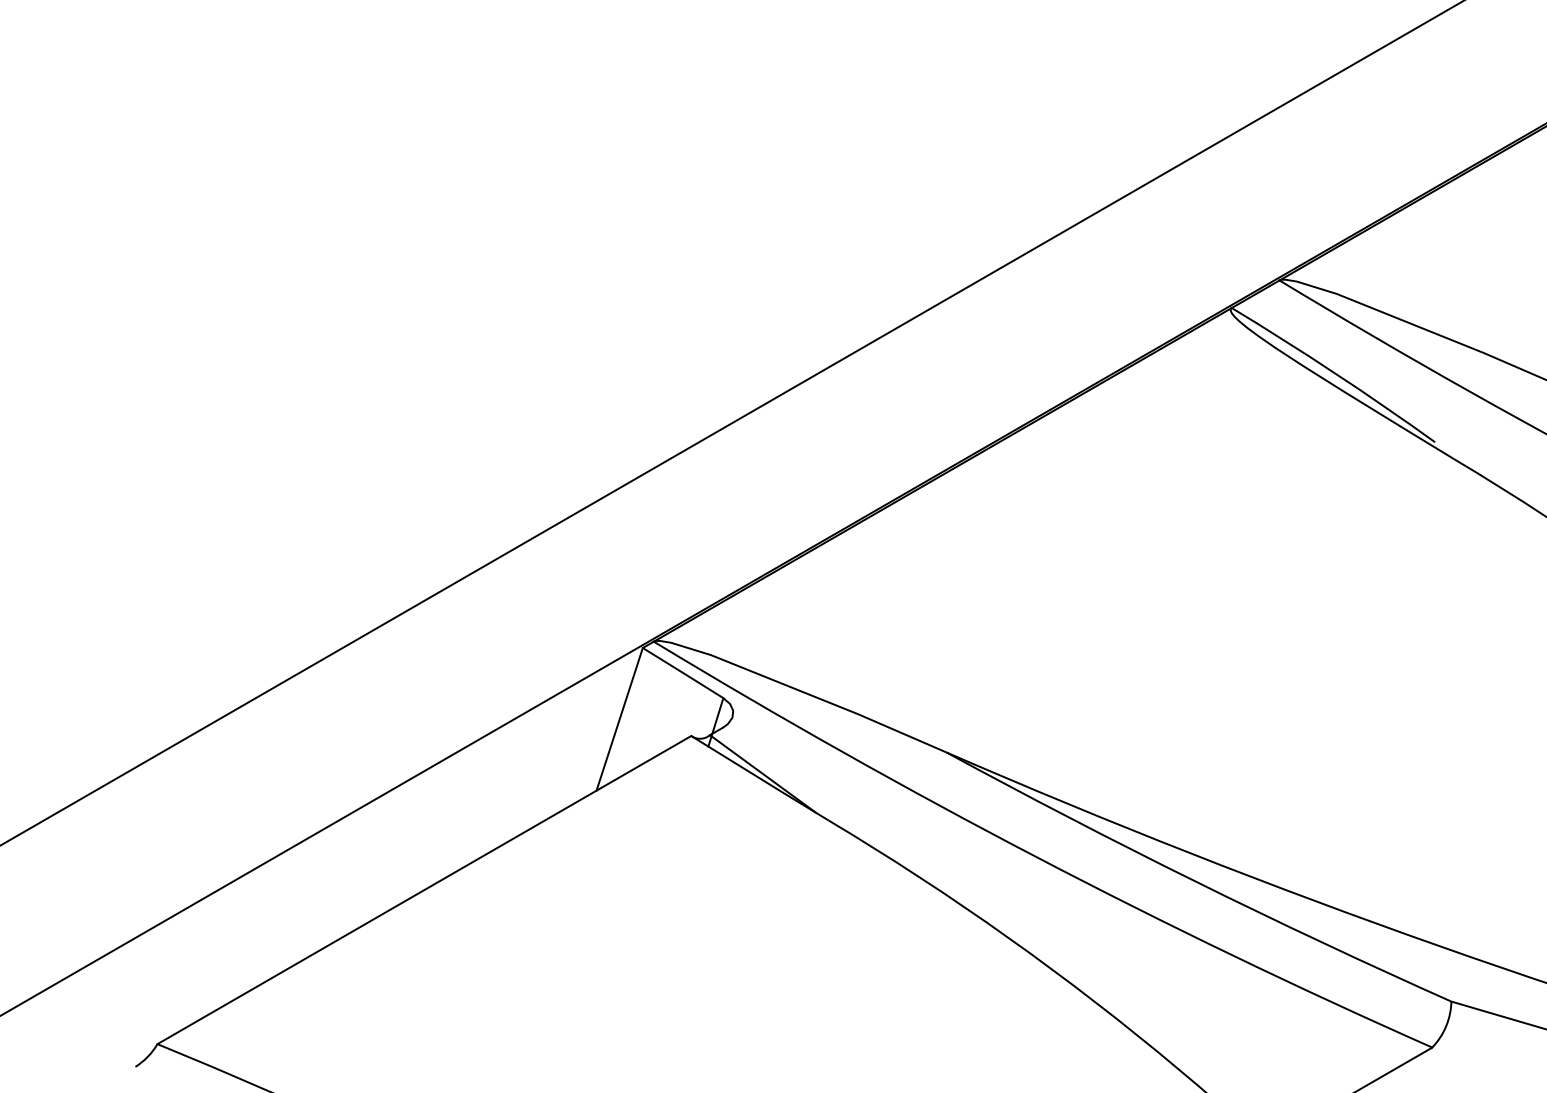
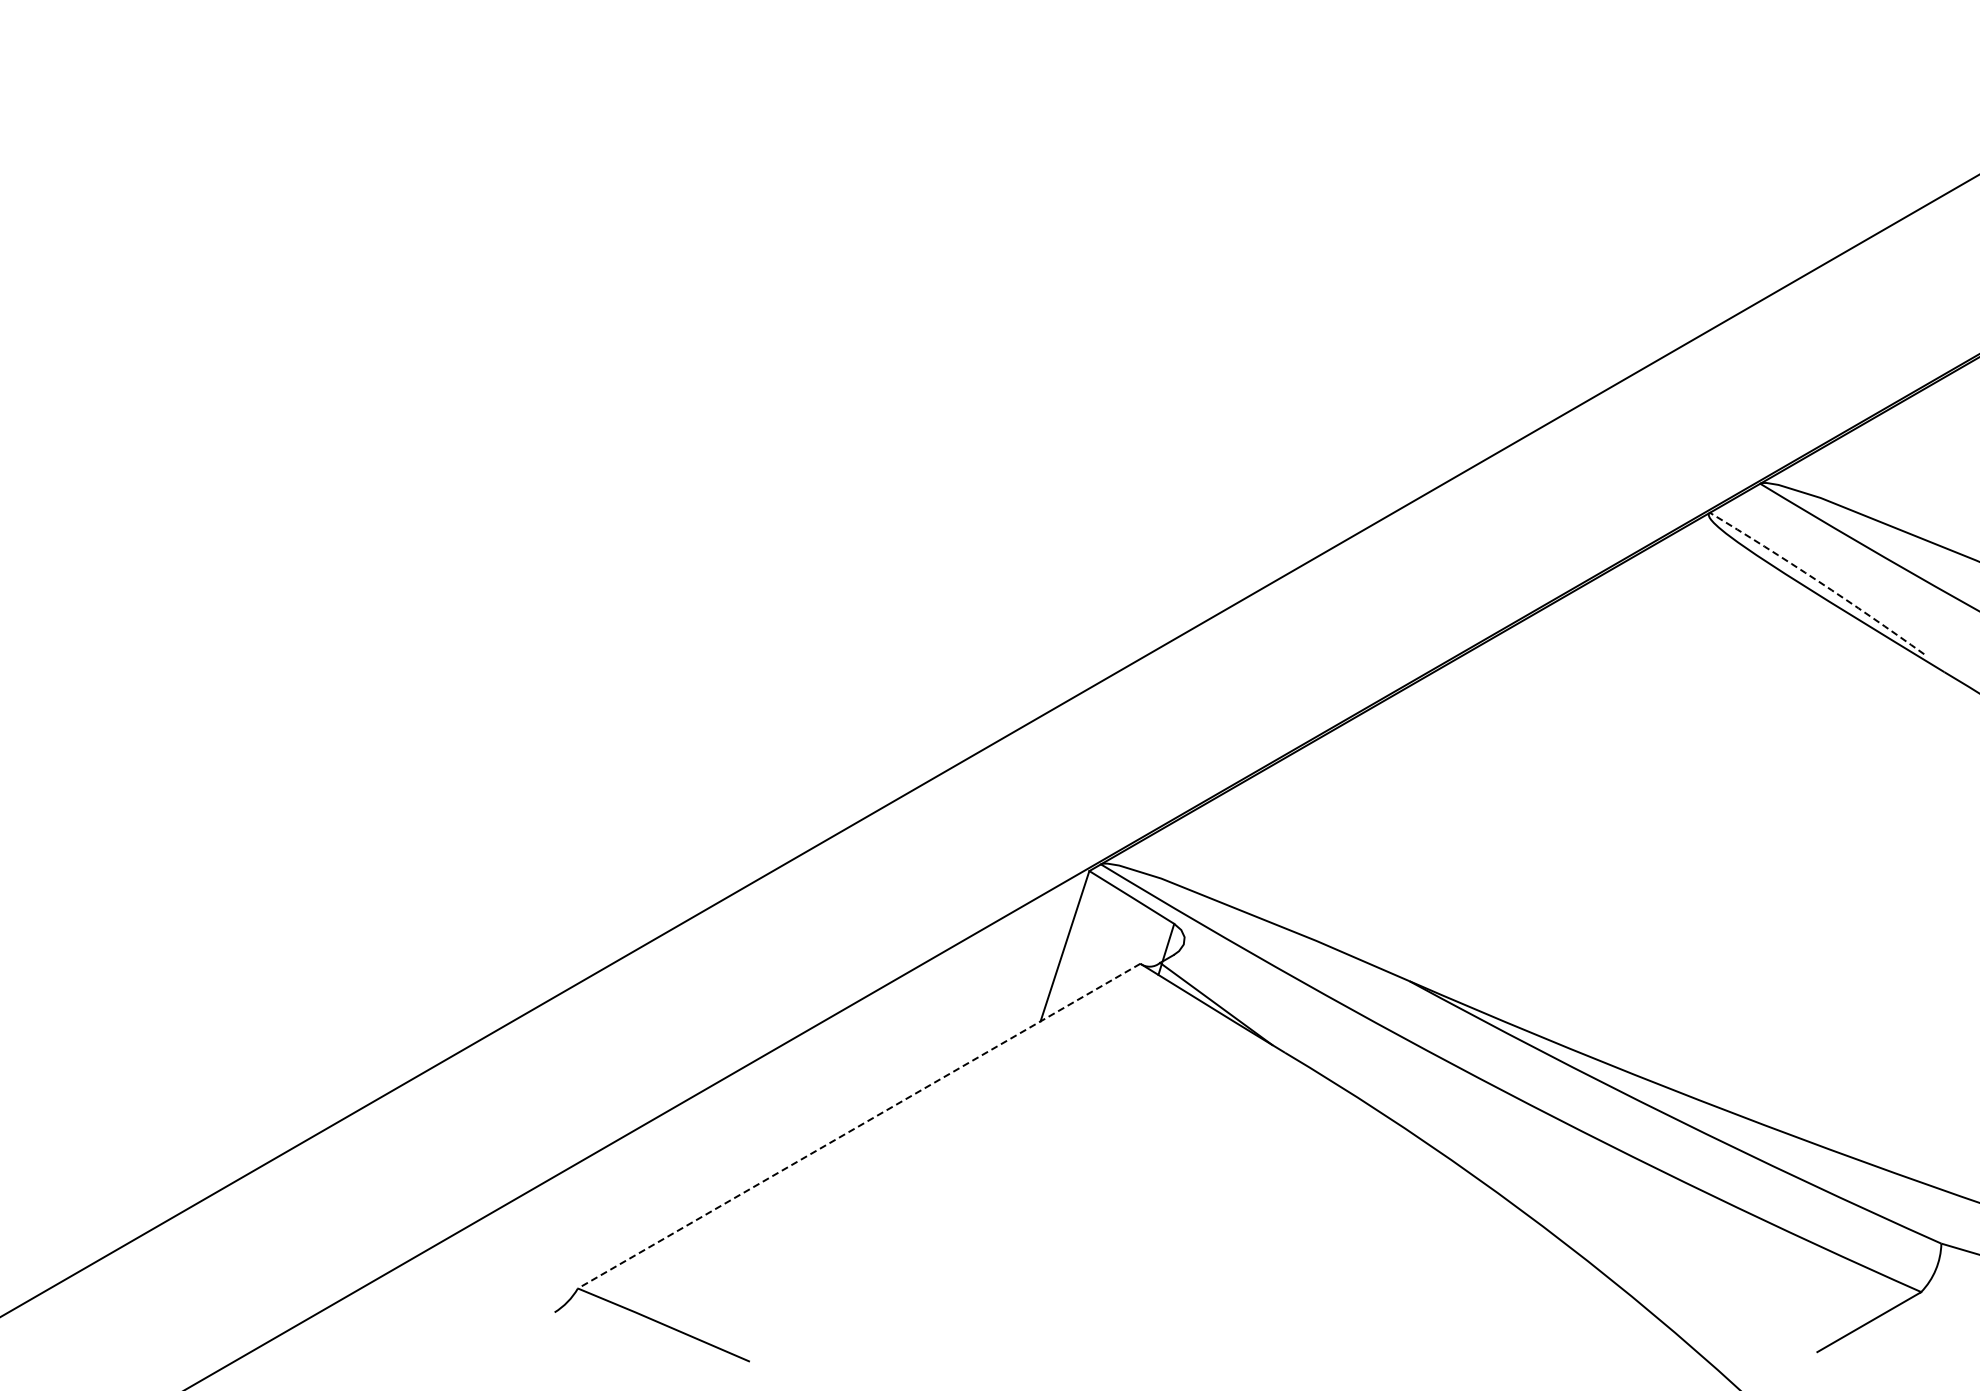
arc: (1334, 373) -> (1818, 581), solid -> dashed
line: (424, 890) -> (859, 1126), solid -> dashed

